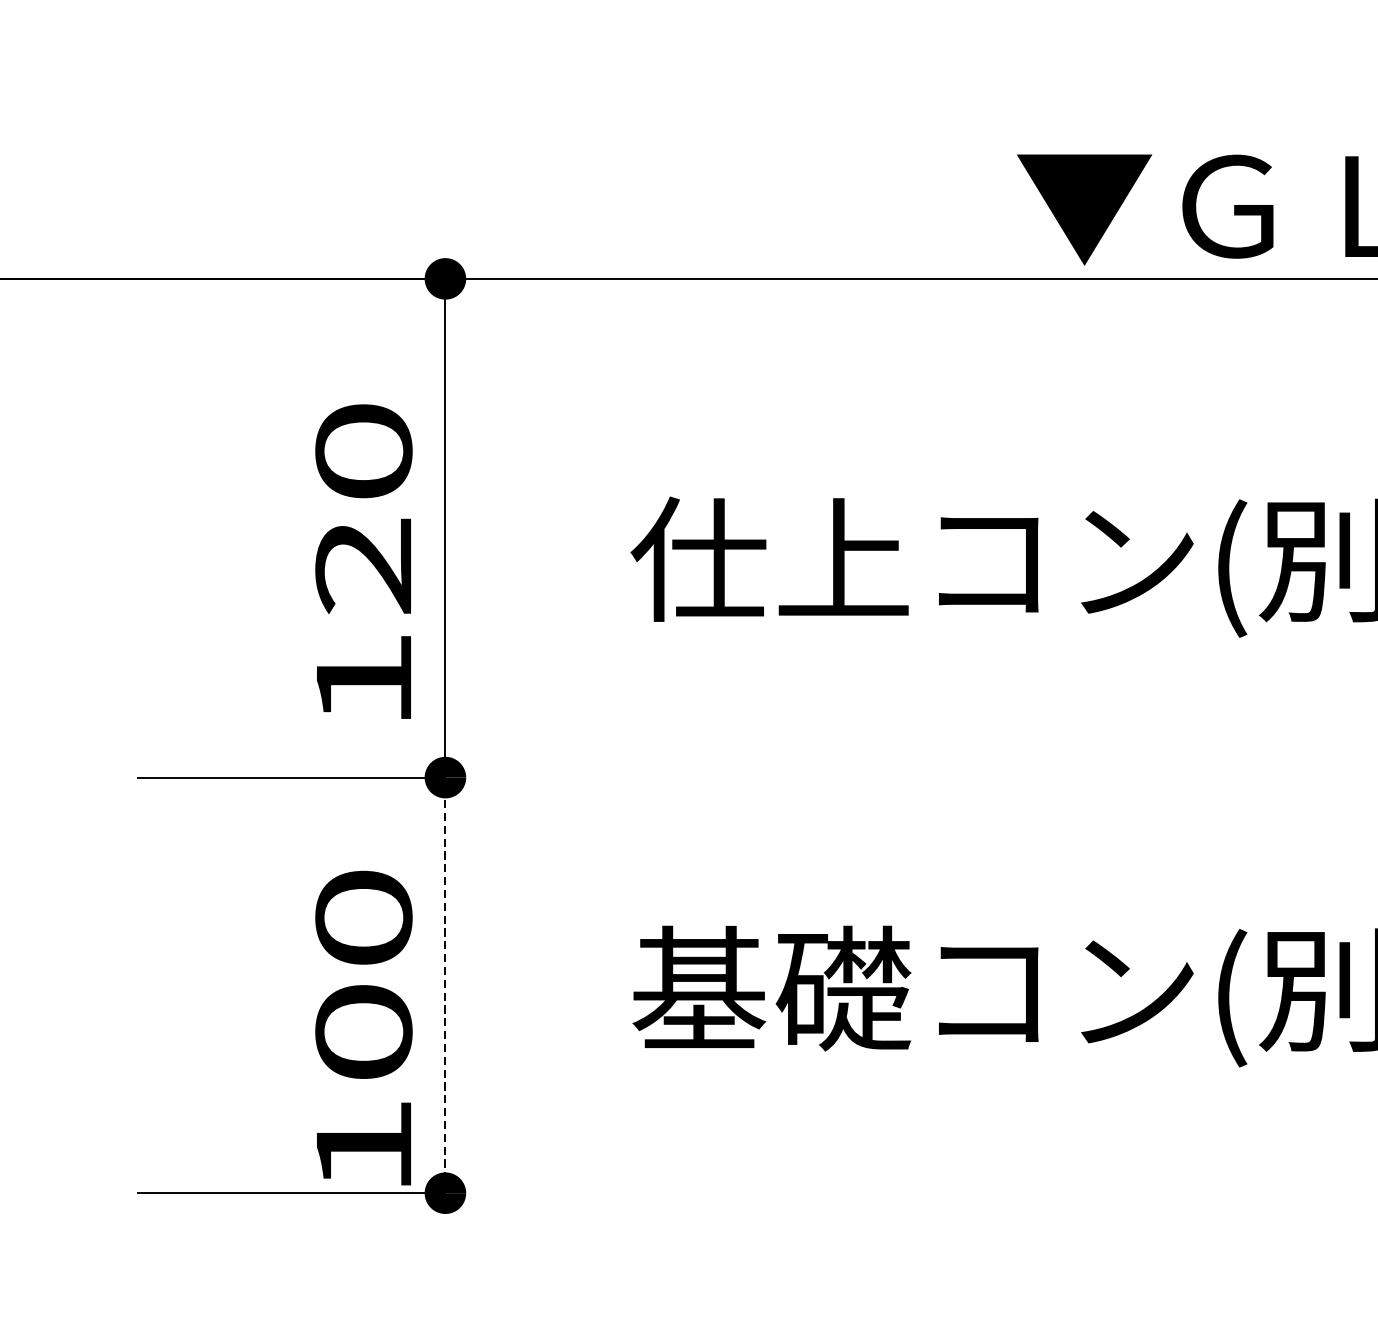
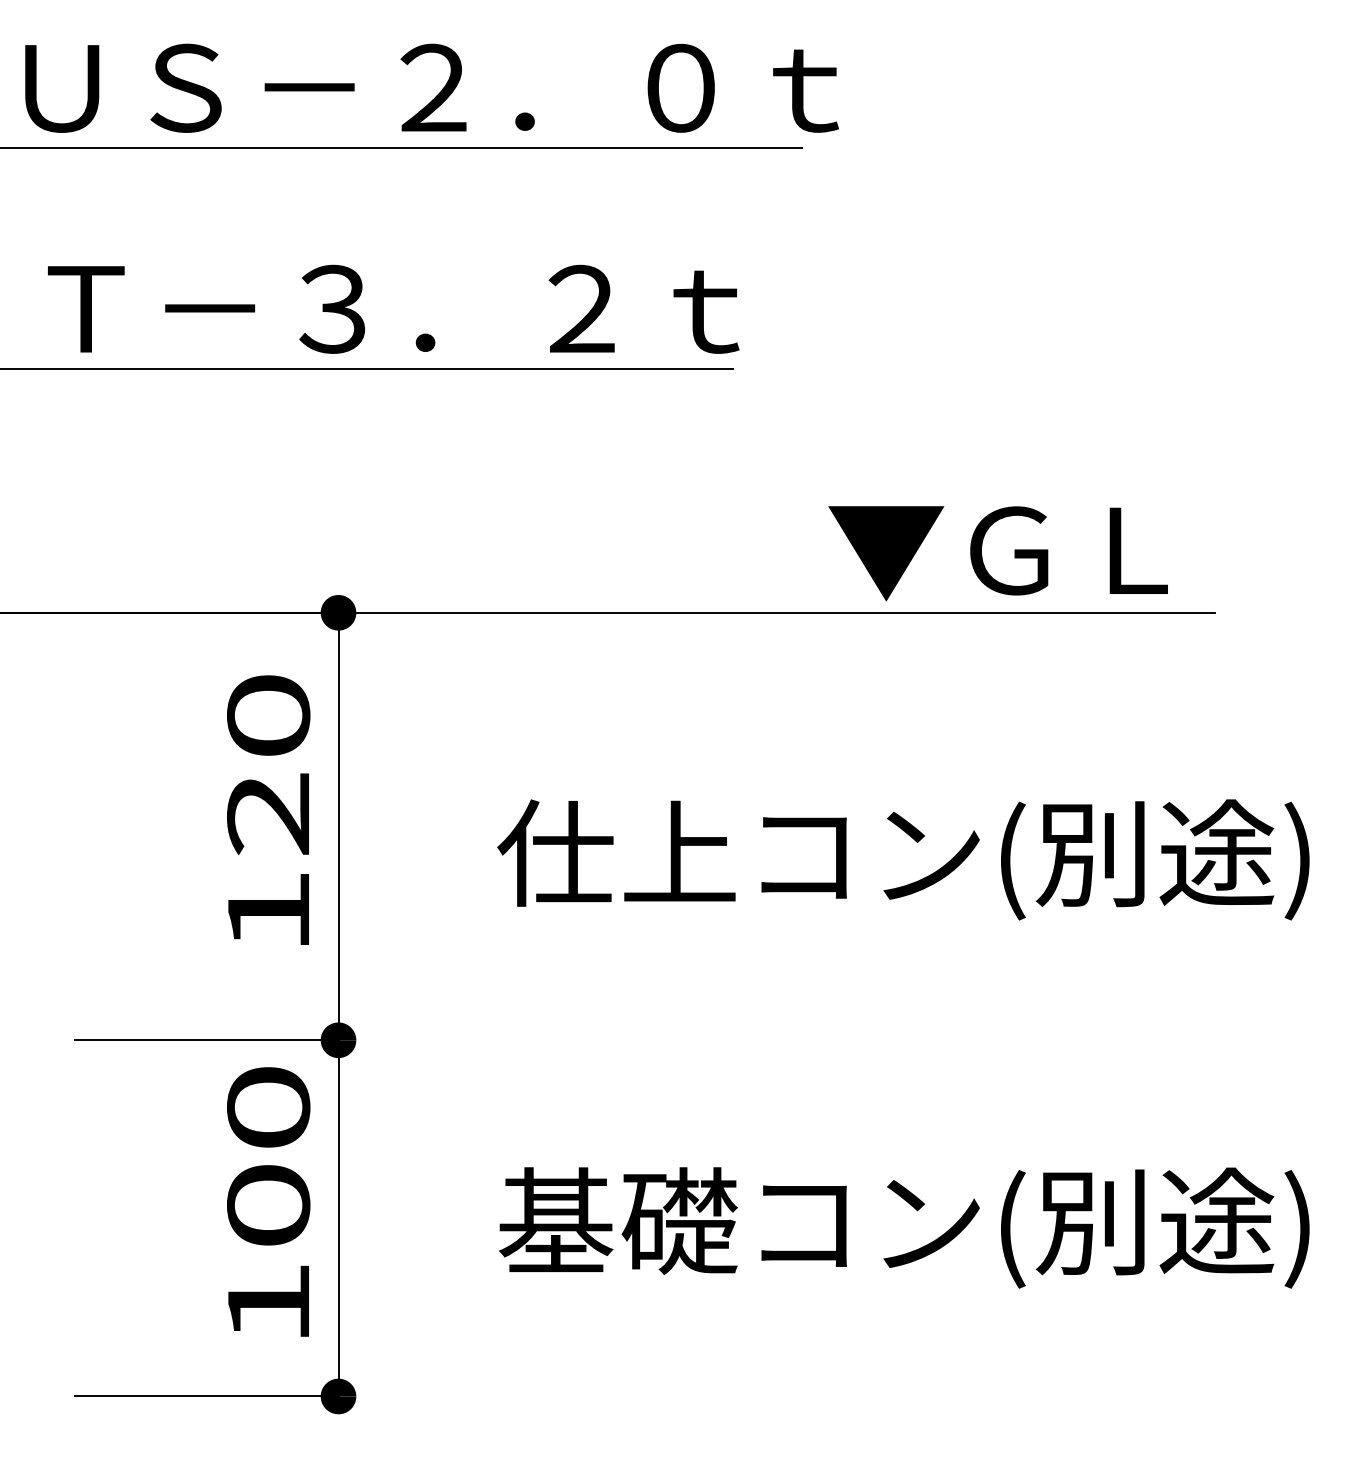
text: (363, 560) -> (268, 809), moved
line: (445, 984) -> (338, 1217), dashed -> solid
text: (363, 1027) -> (268, 1201), moved

